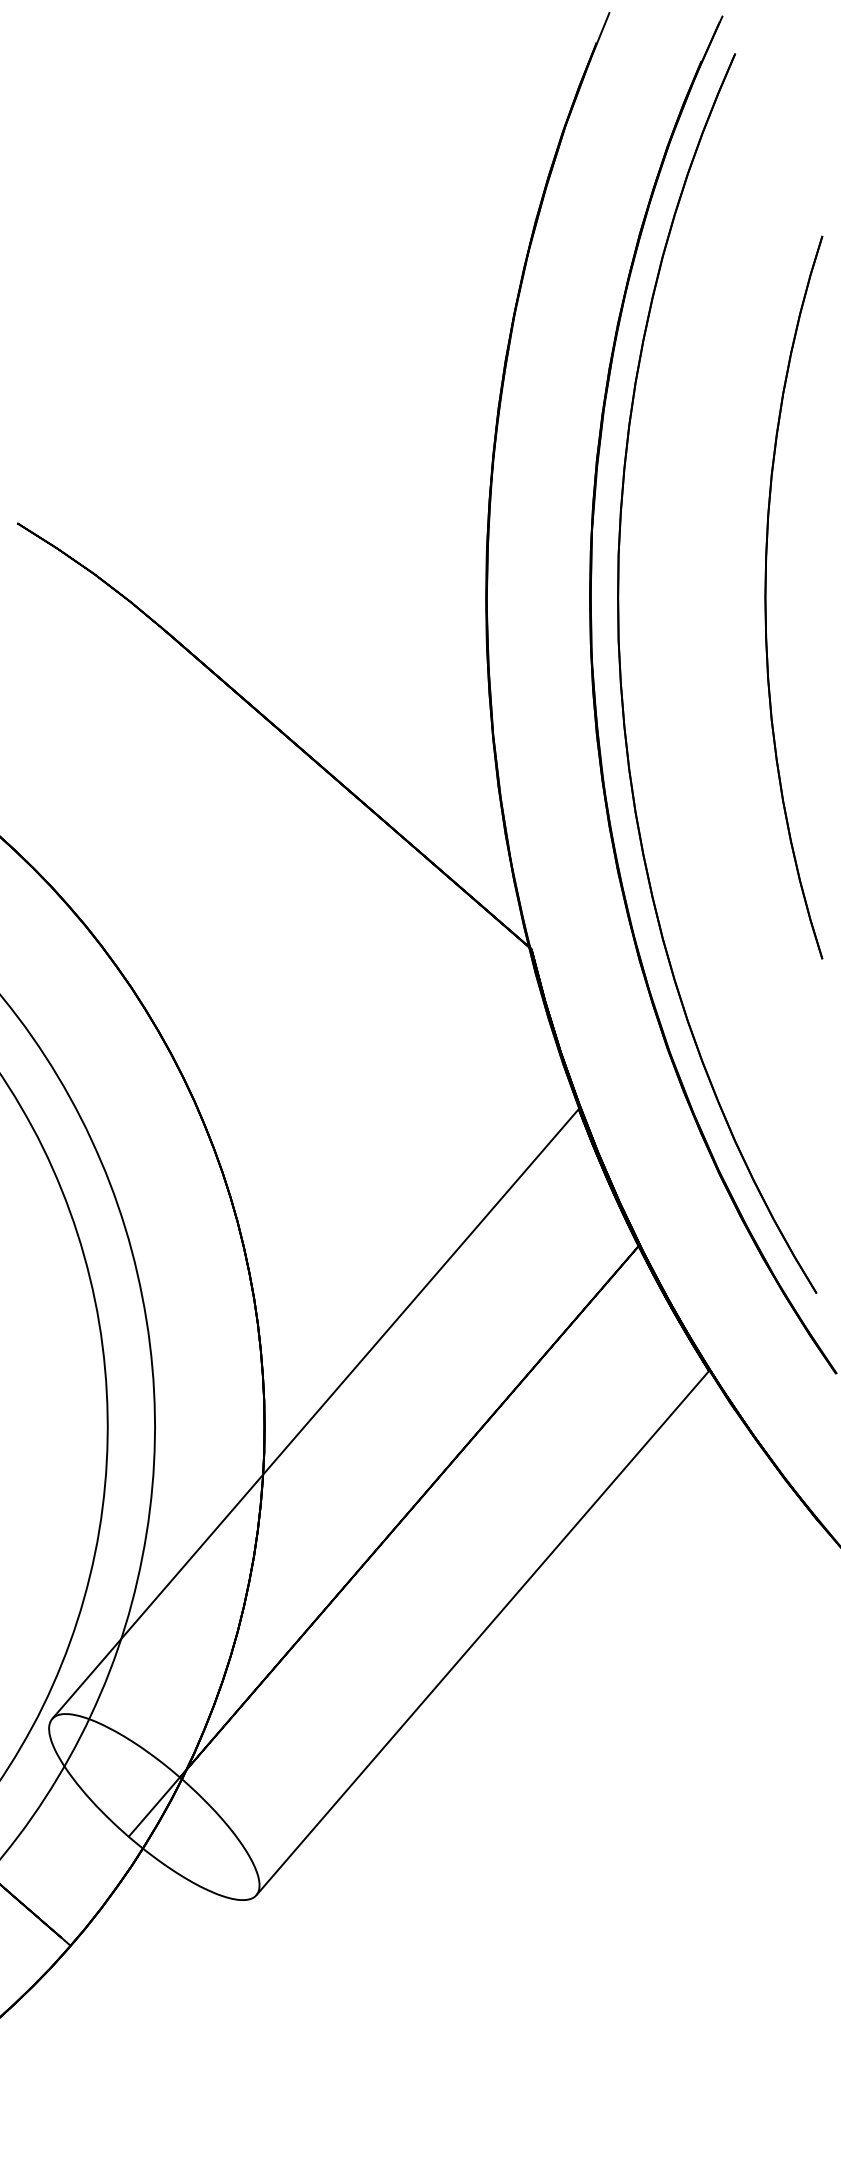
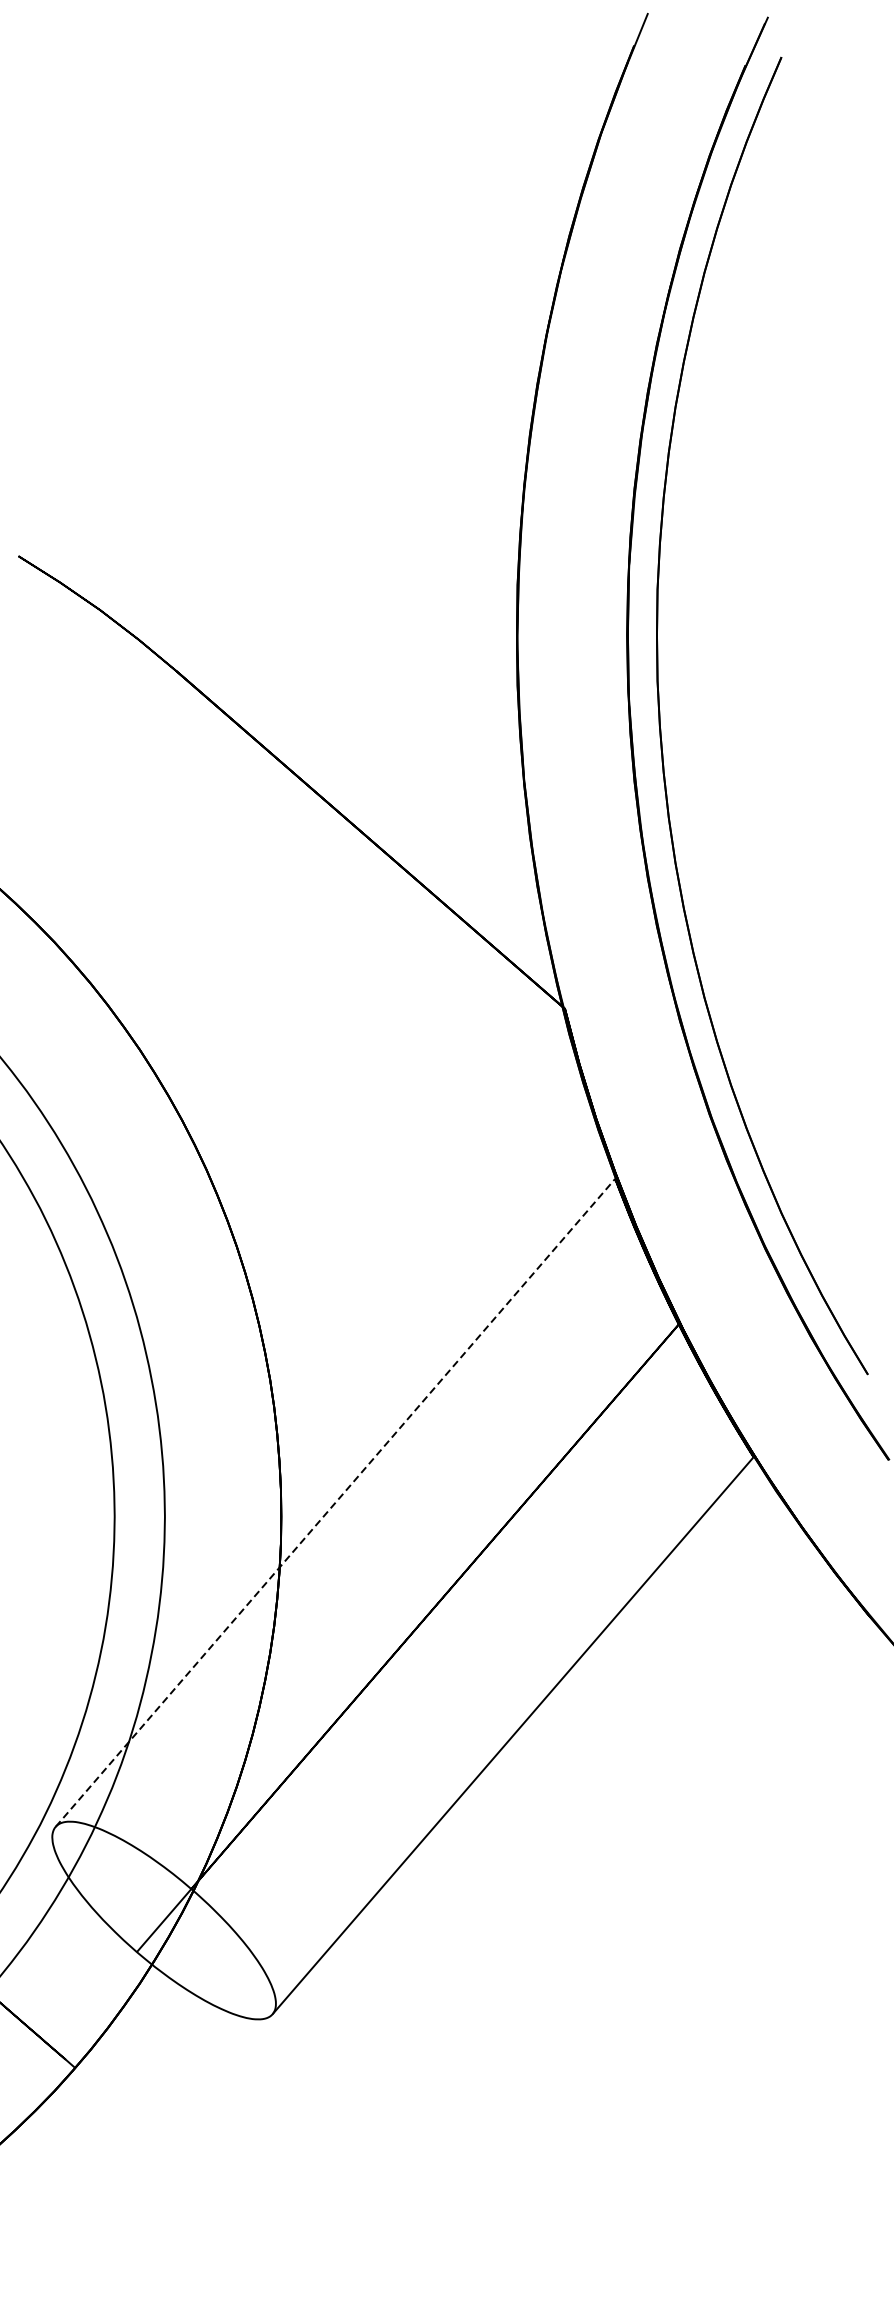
part: (766, 597) -> (814, 635), removed
line: (315, 1414) -> (335, 1503), solid -> dashed

